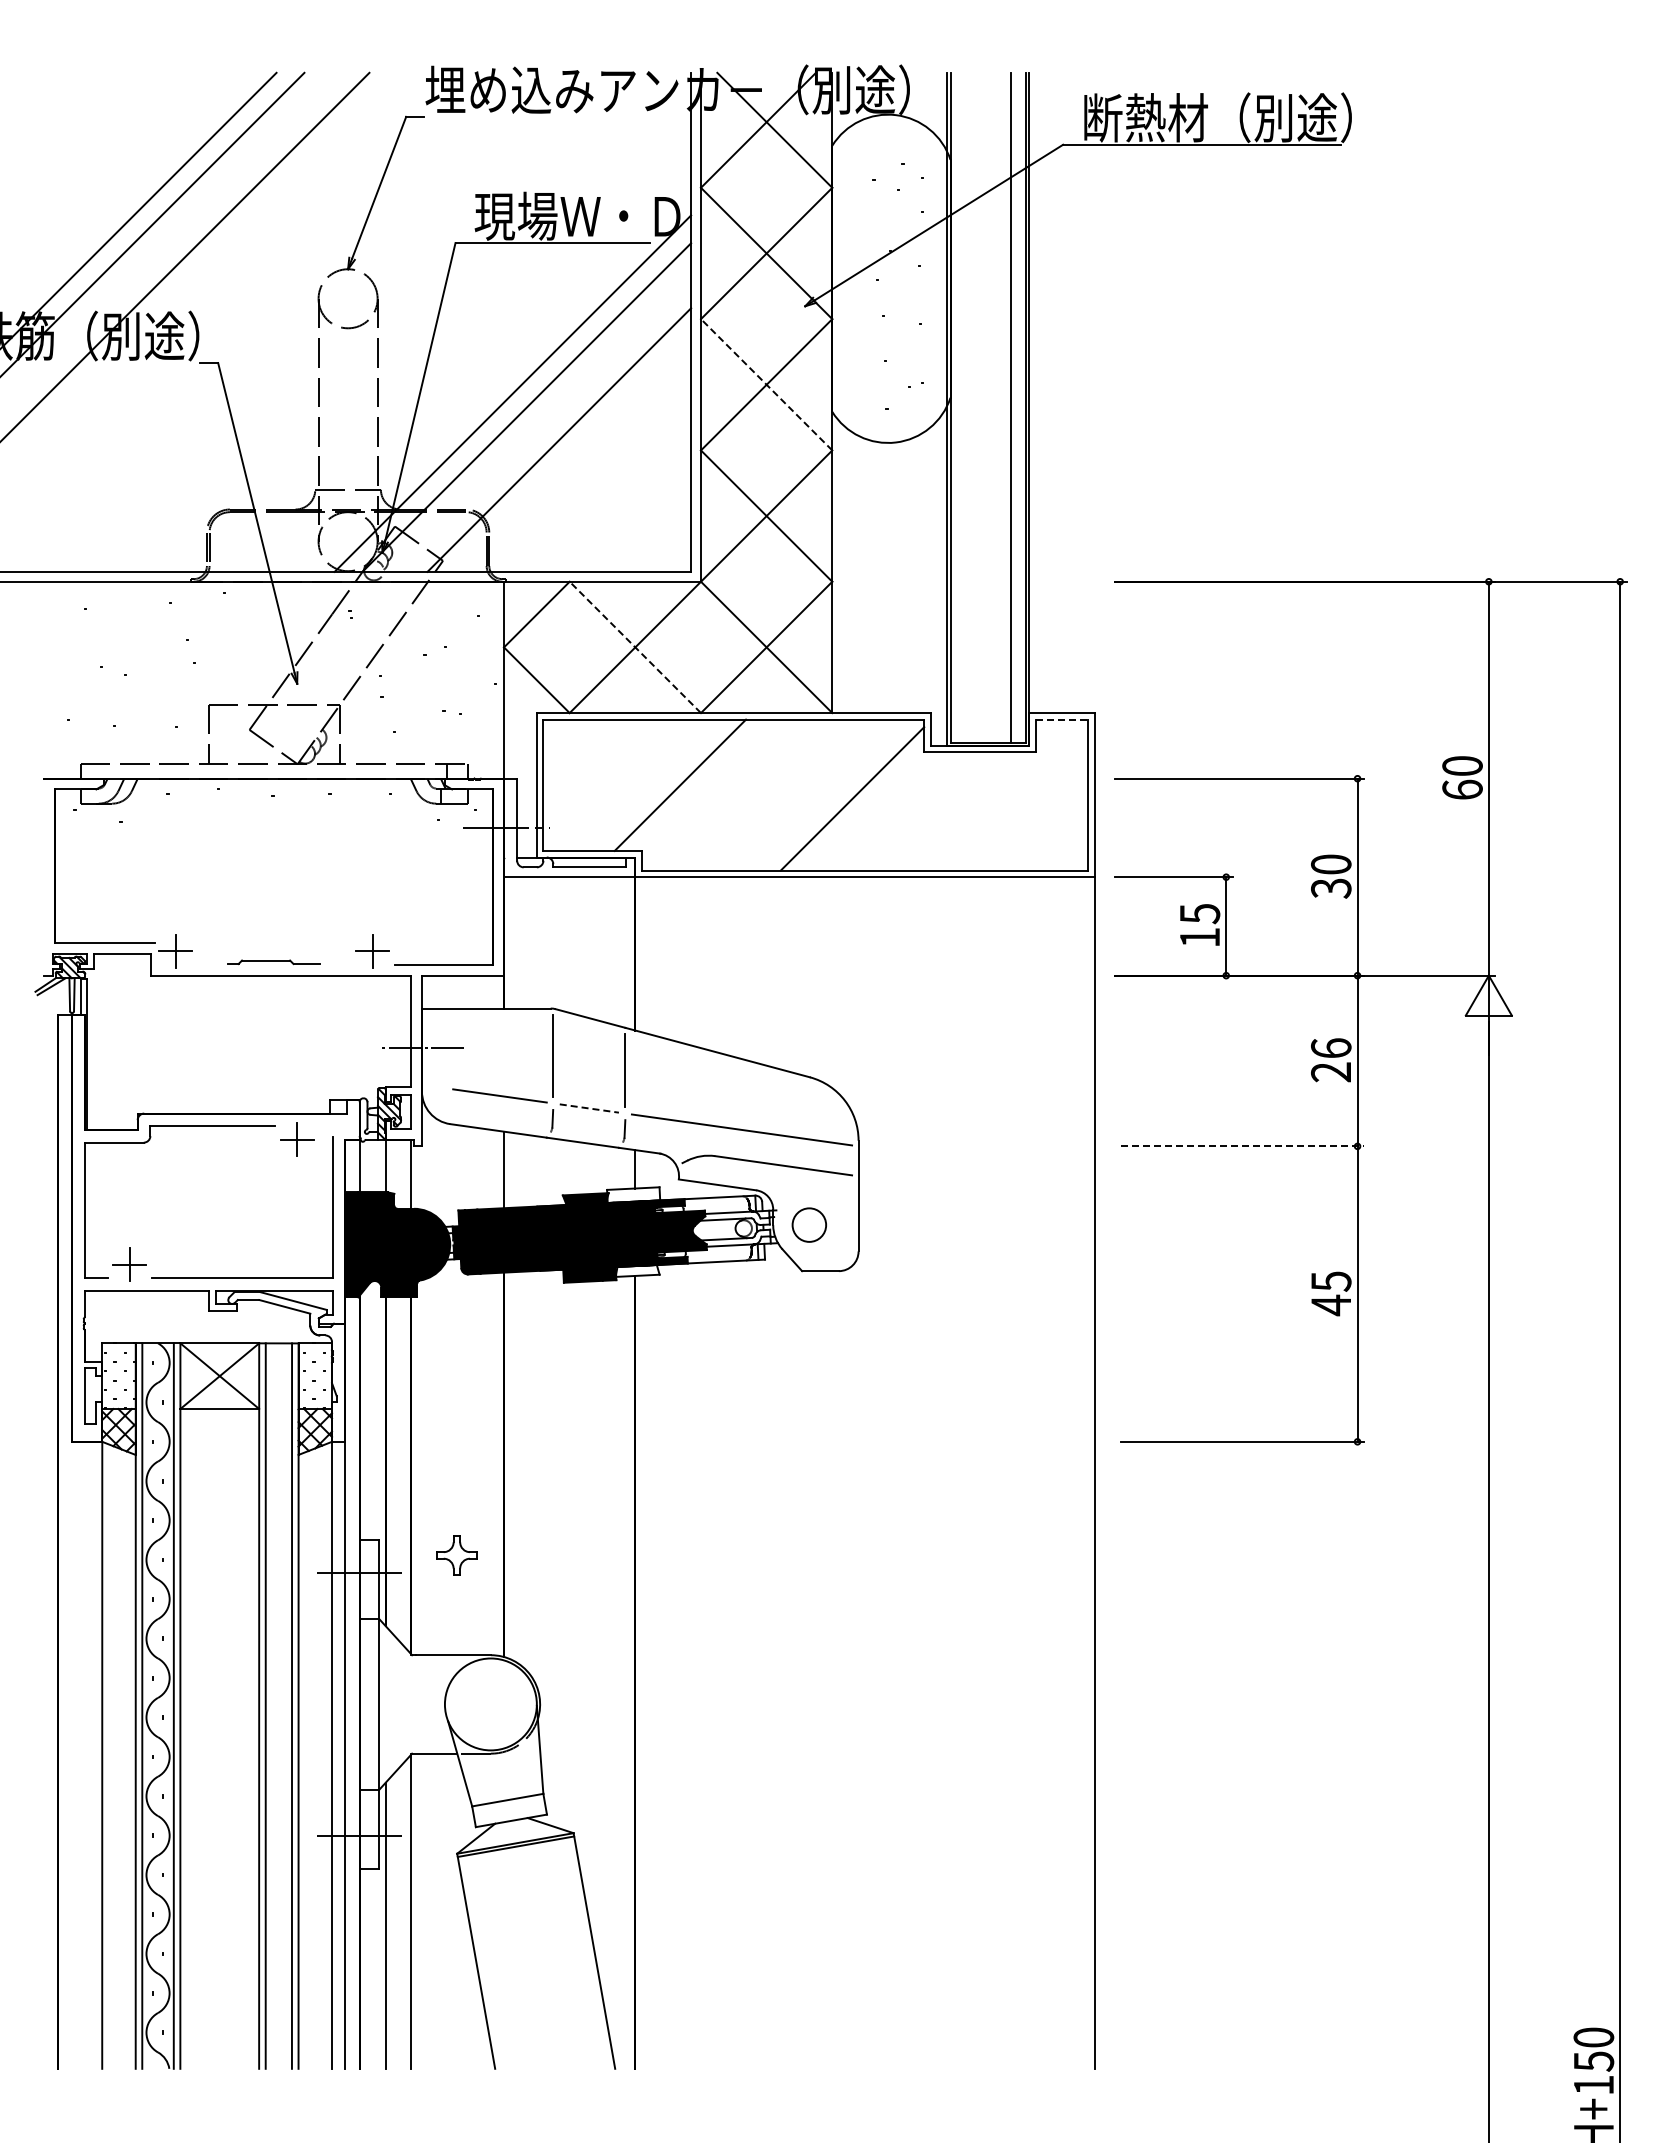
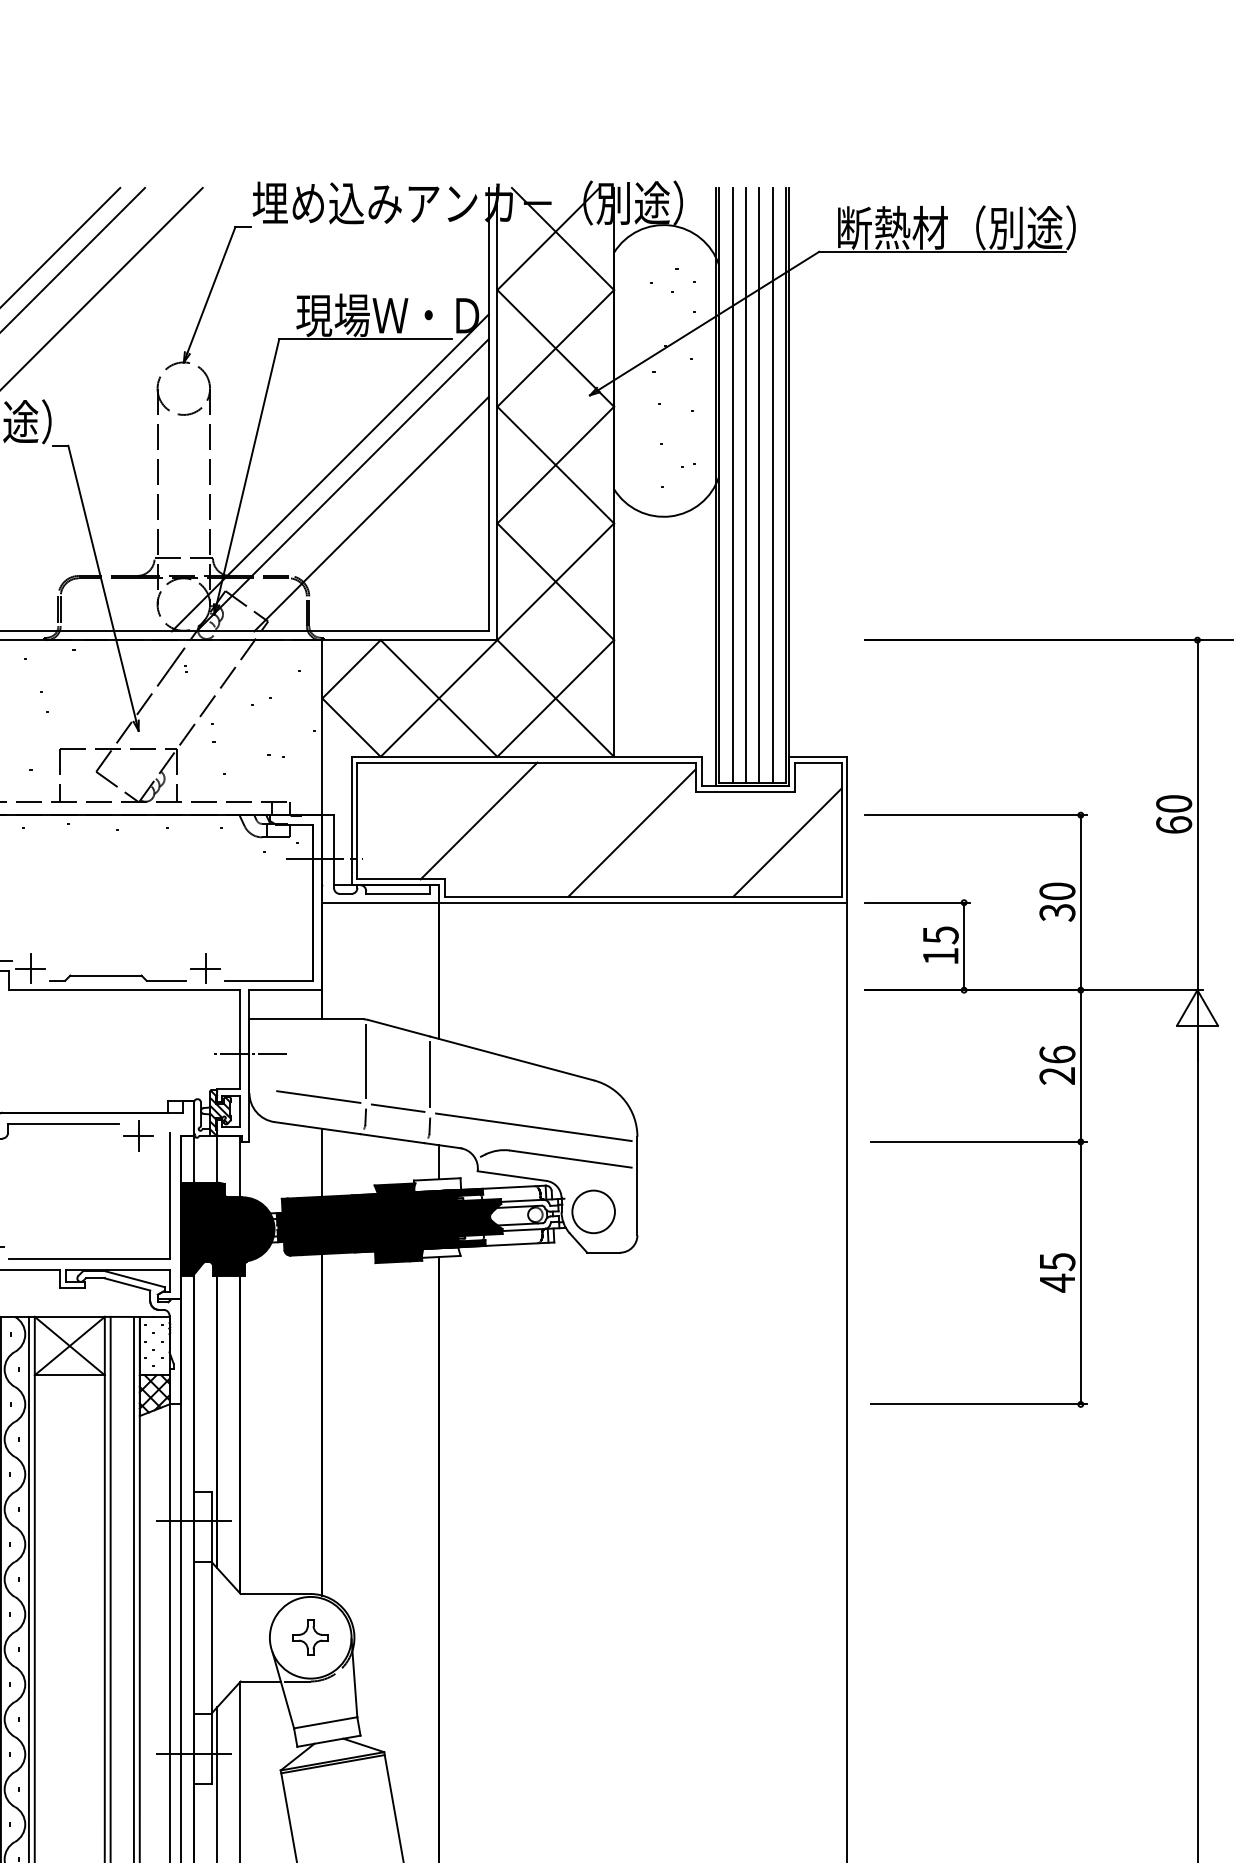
line: (766, 384) -> (555, 464), dashed -> solid
line: (965, 407) -> (732, 485), added
line: (980, 407) -> (745, 485), added
line: (995, 407) -> (759, 485), added
line: (635, 647) -> (439, 698), dashed -> solid
line: (1062, 719) -> (818, 762), dashed -> solid
line: (1027, 809) -> (787, 842), added
part: (274, 962) -> (118, 978), size x1.67
line: (589, 1108) -> (398, 1108), dashed -> solid
line: (1243, 1146) -> (979, 1141), dashed -> solid
circle: (809, 1224) -> (593, 1211), size x1.43
part: (456, 1555) -> (310, 1637), moved

